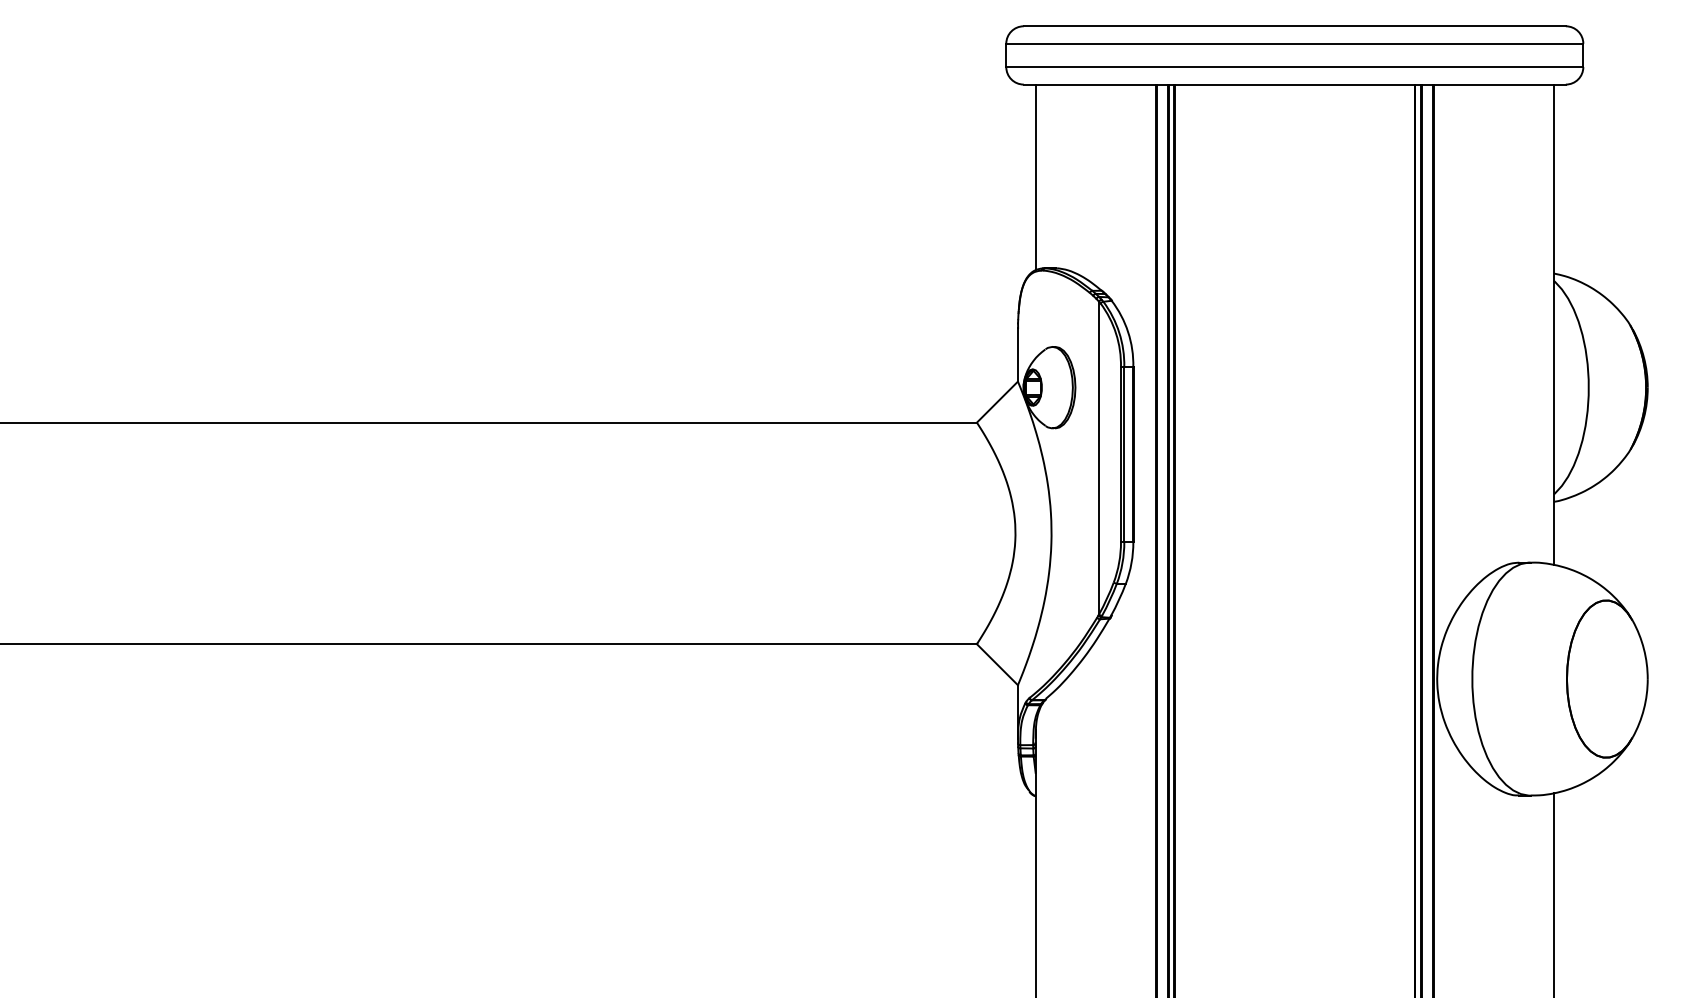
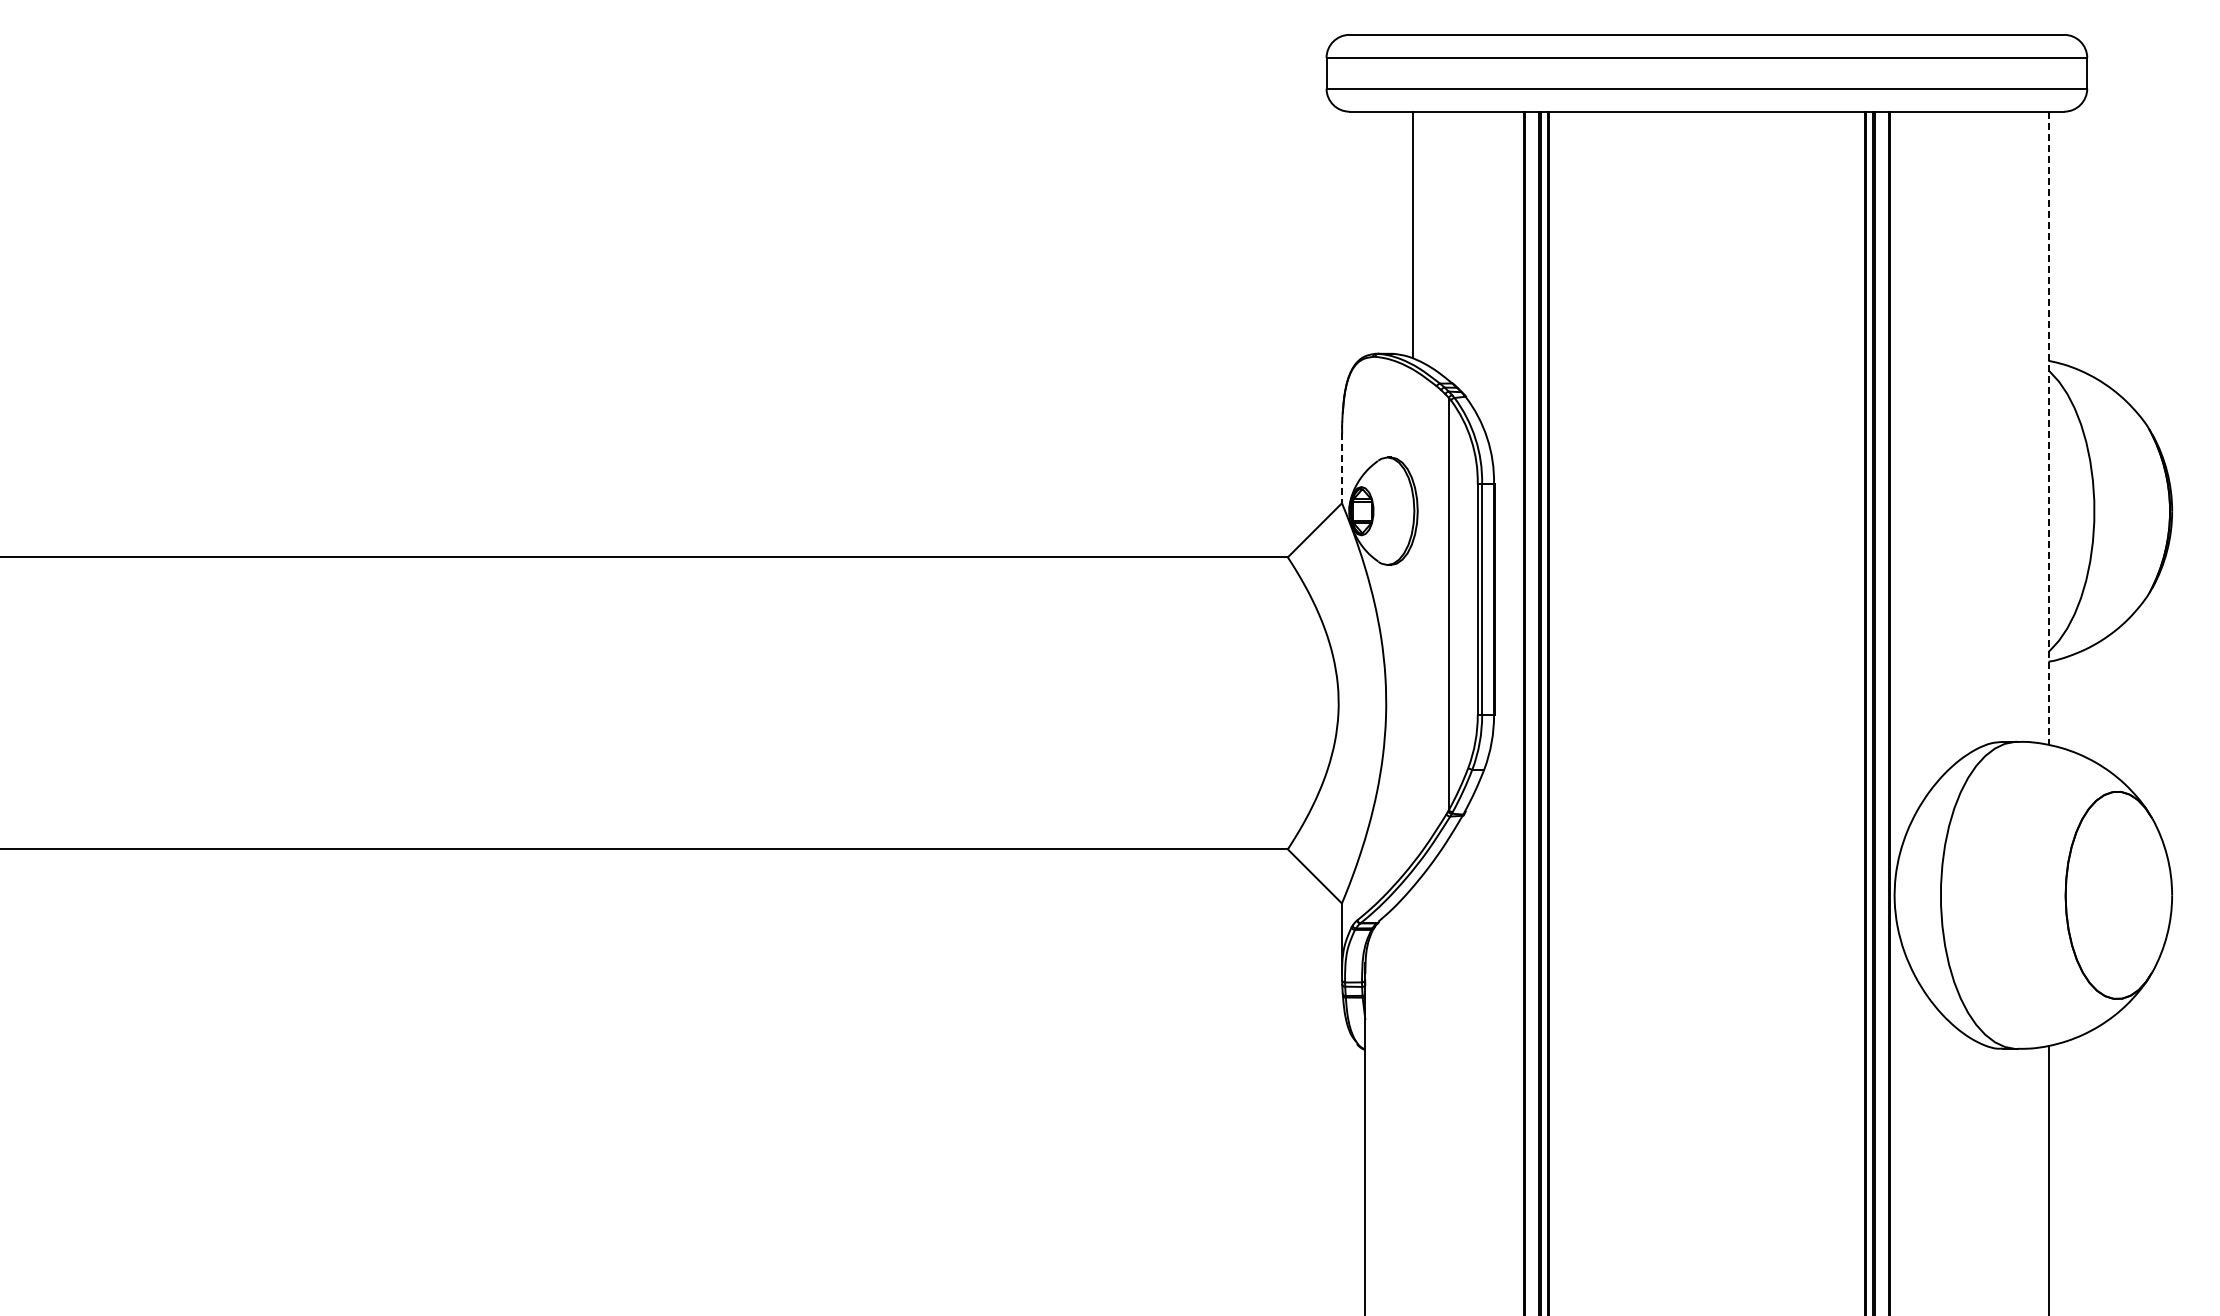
line: (1035, 176) -> (1413, 233), moved
line: (1553, 324) -> (2048, 428), solid -> dashed
line: (1017, 355) -> (1341, 468), solid -> dashed

